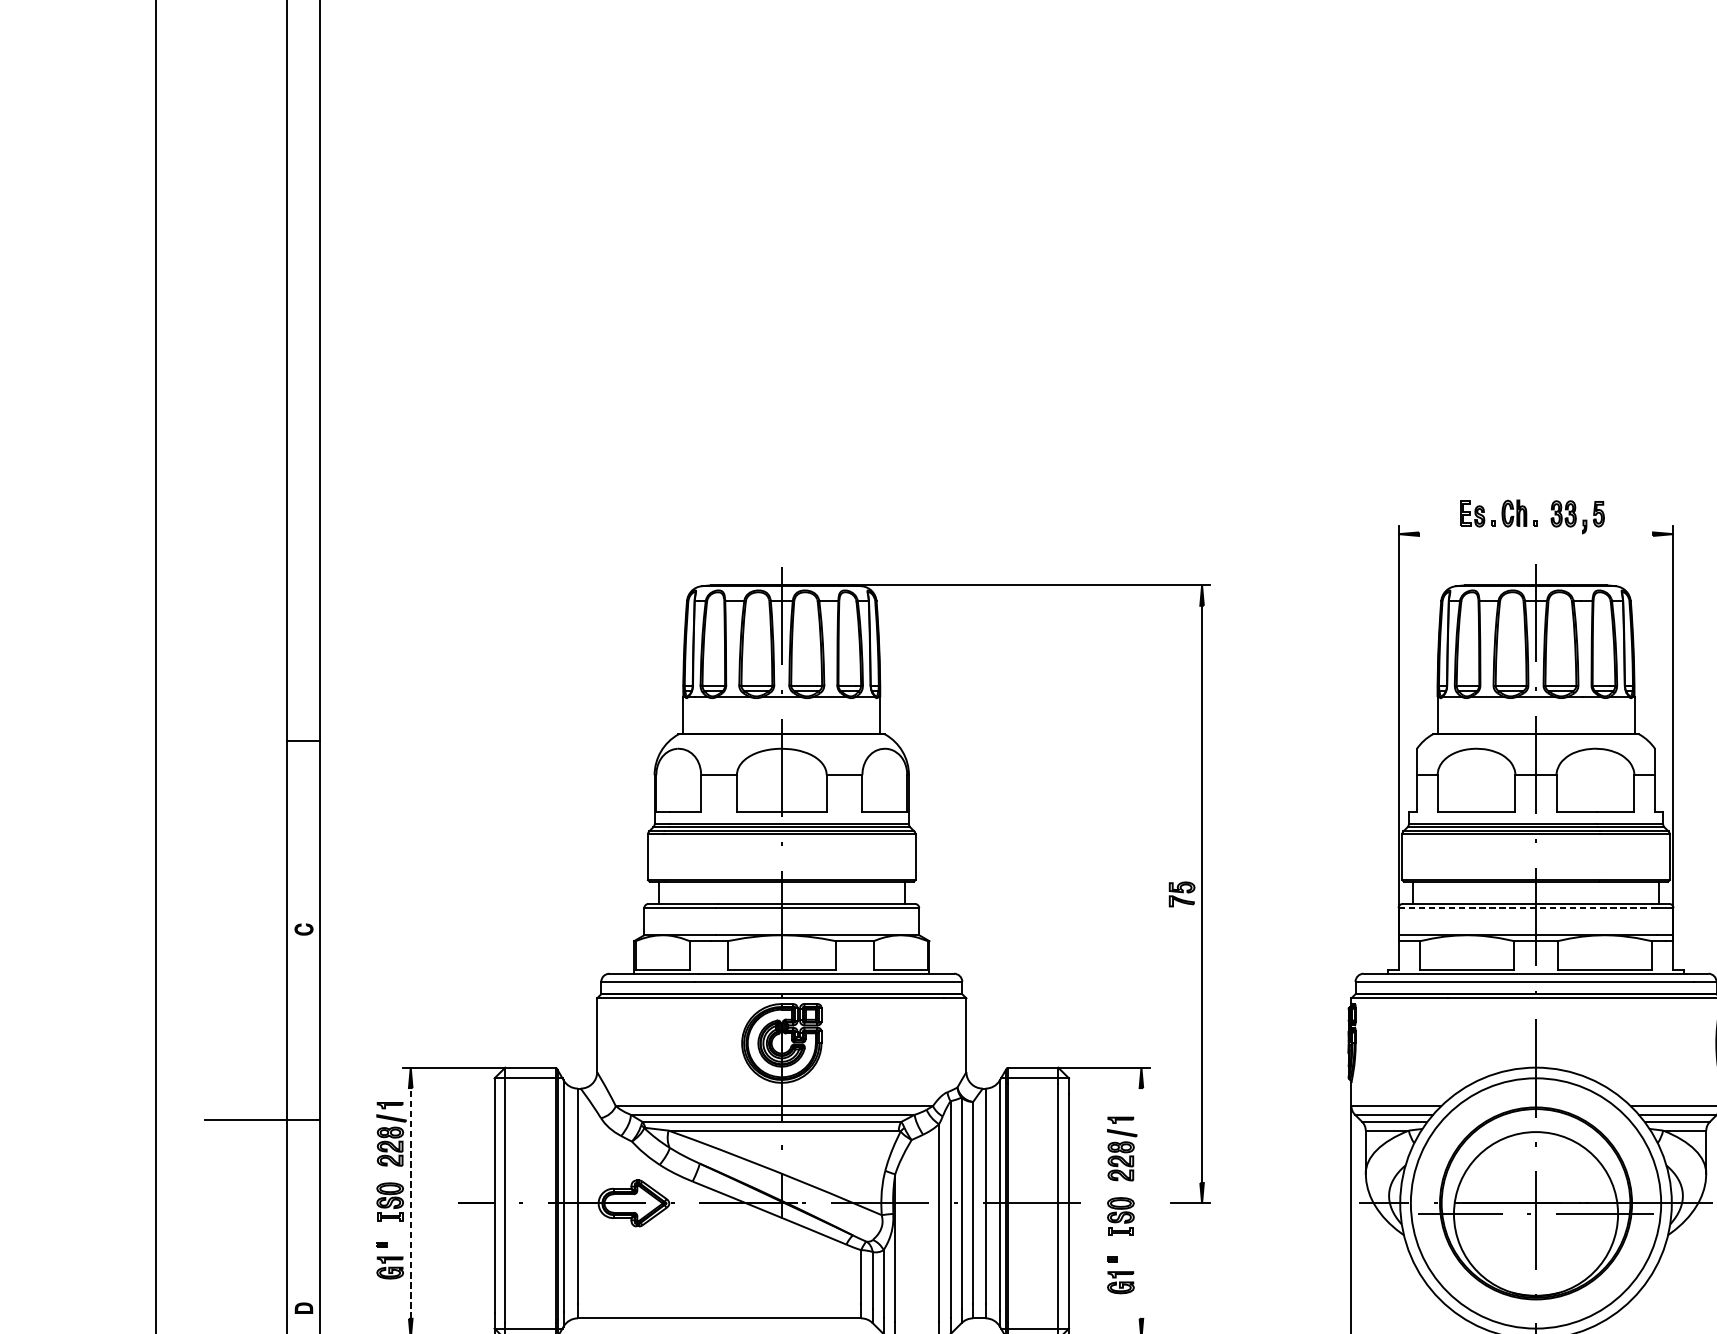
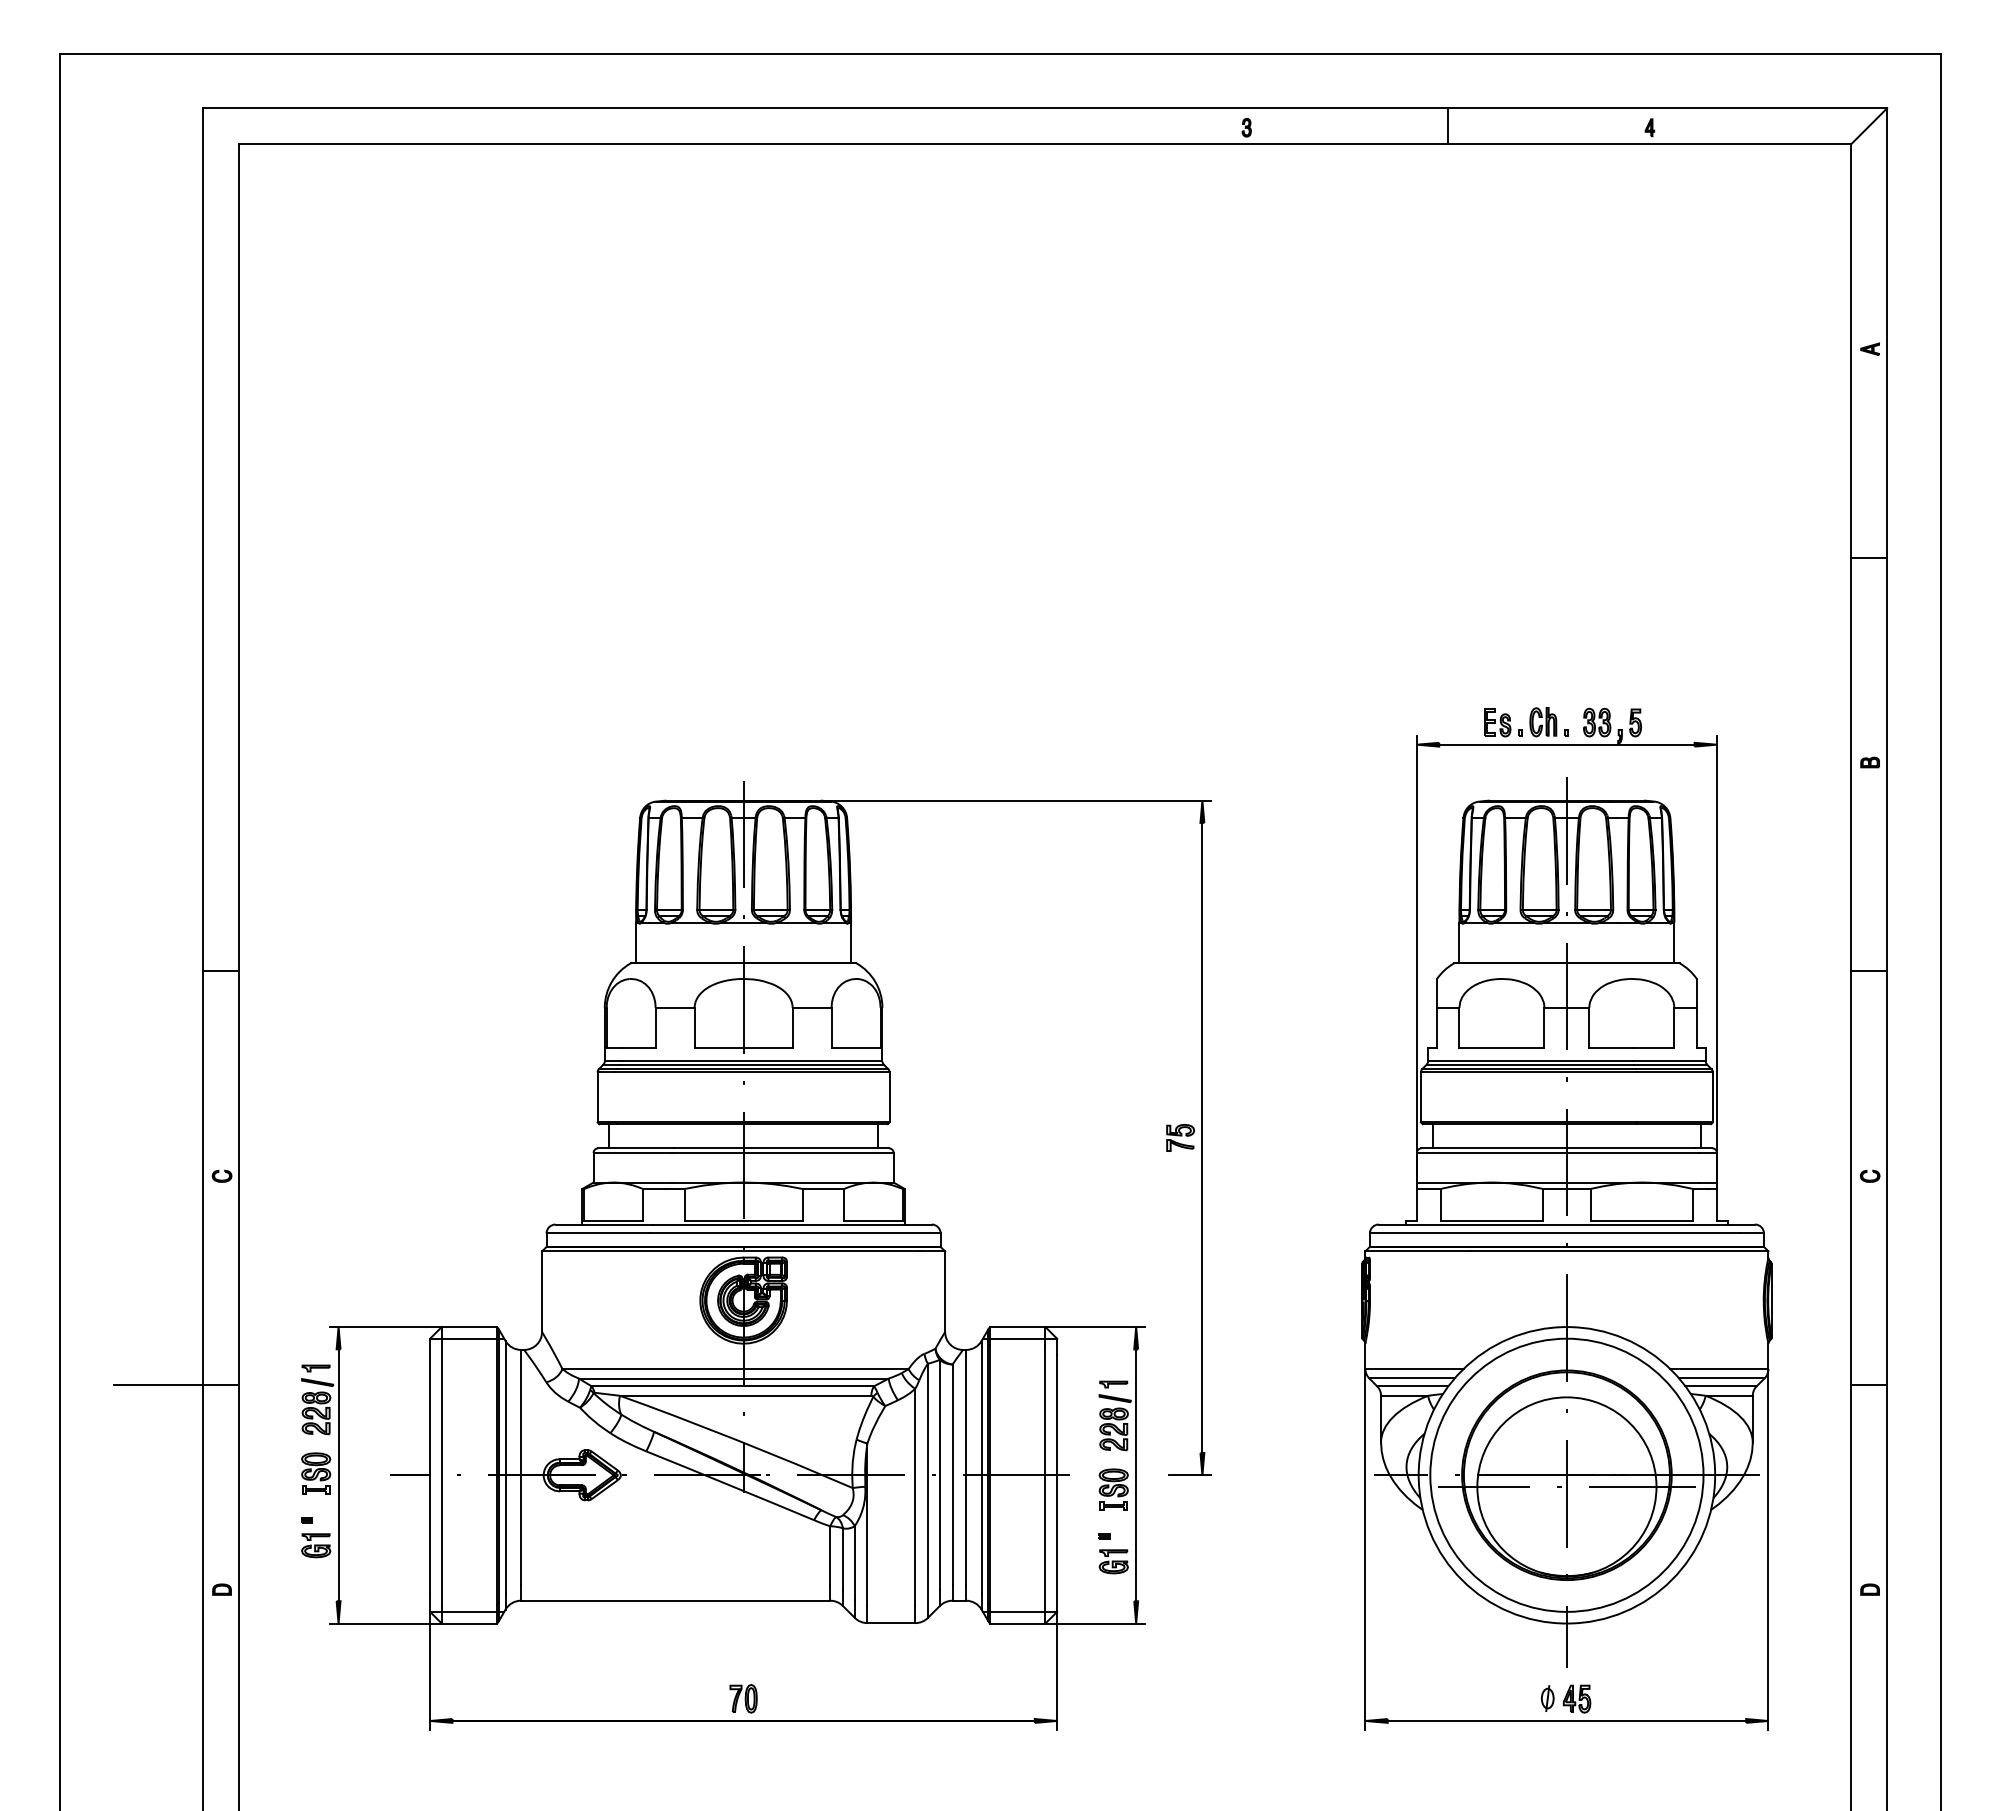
line: (1535, 533) -> (1566, 744), added
line: (1527, 907) -> (1557, 1152), dashed -> solid
line: (410, 1203) -> (338, 1475), dashed -> solid
line: (1141, 1203) -> (1136, 1475), added

